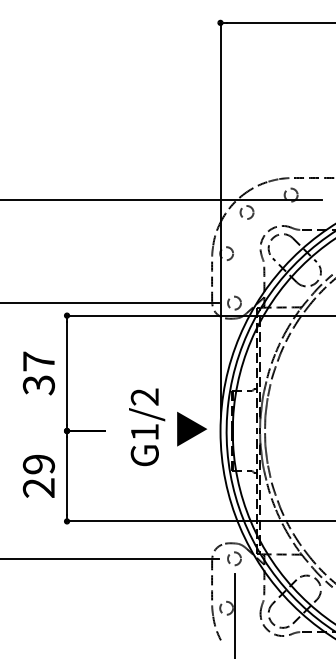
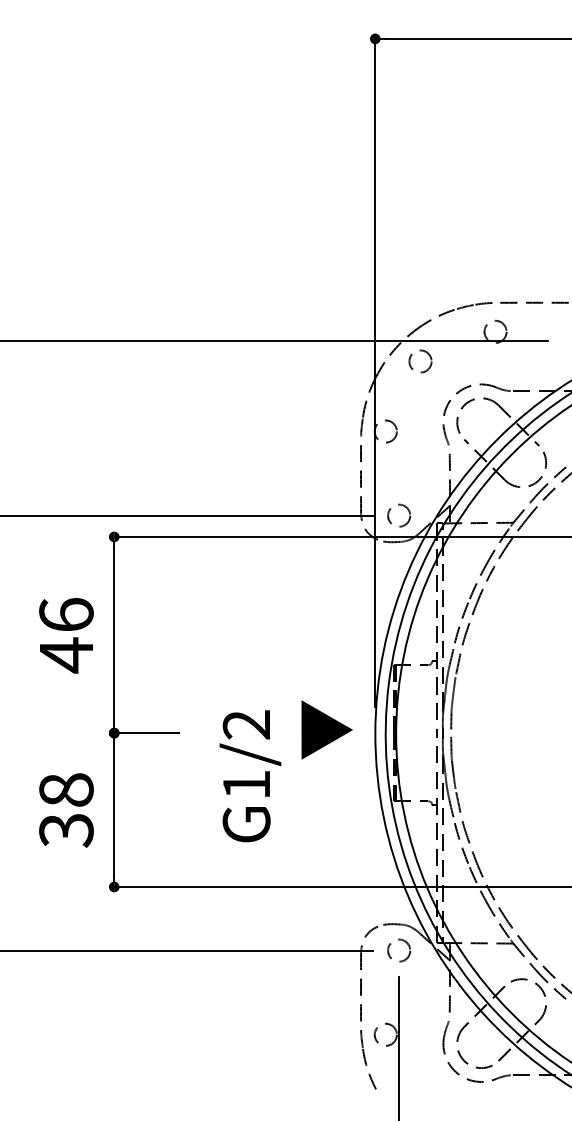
text: (38, 373) -> (65, 635), 37 -> 46
text: (147, 427) -> (251, 776), moved
text: (38, 476) -> (65, 810), 29 -> 38

